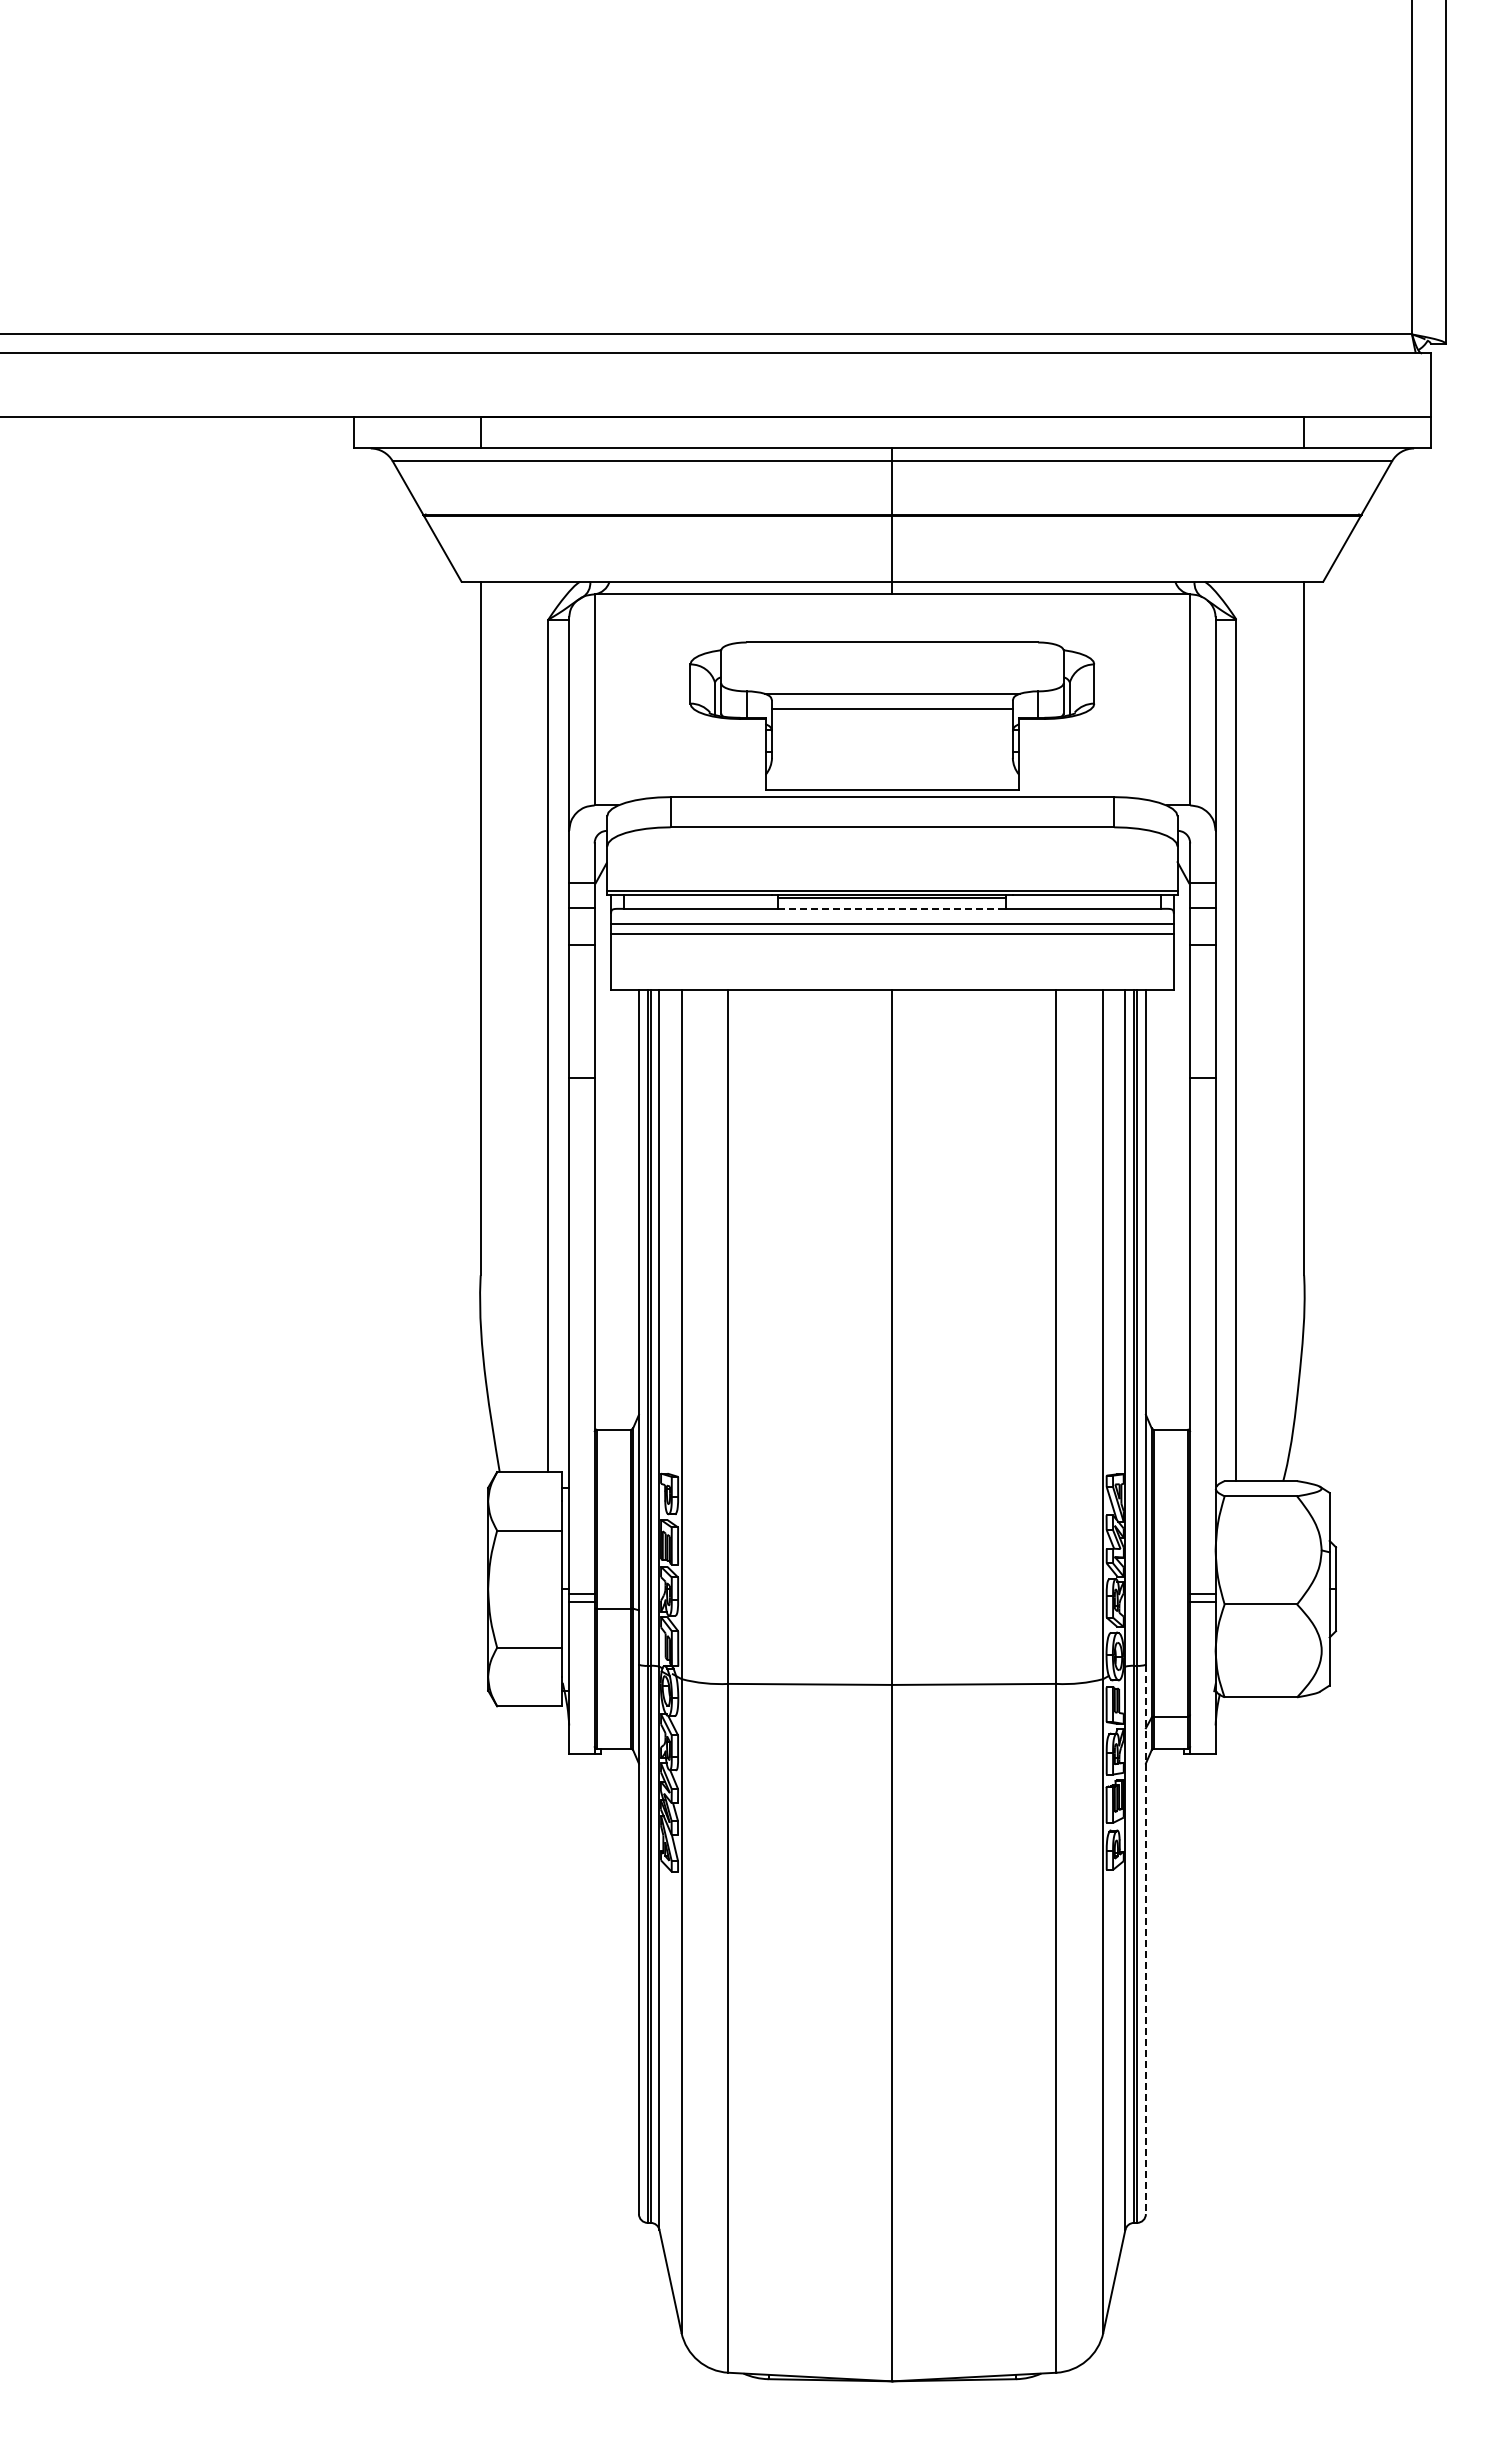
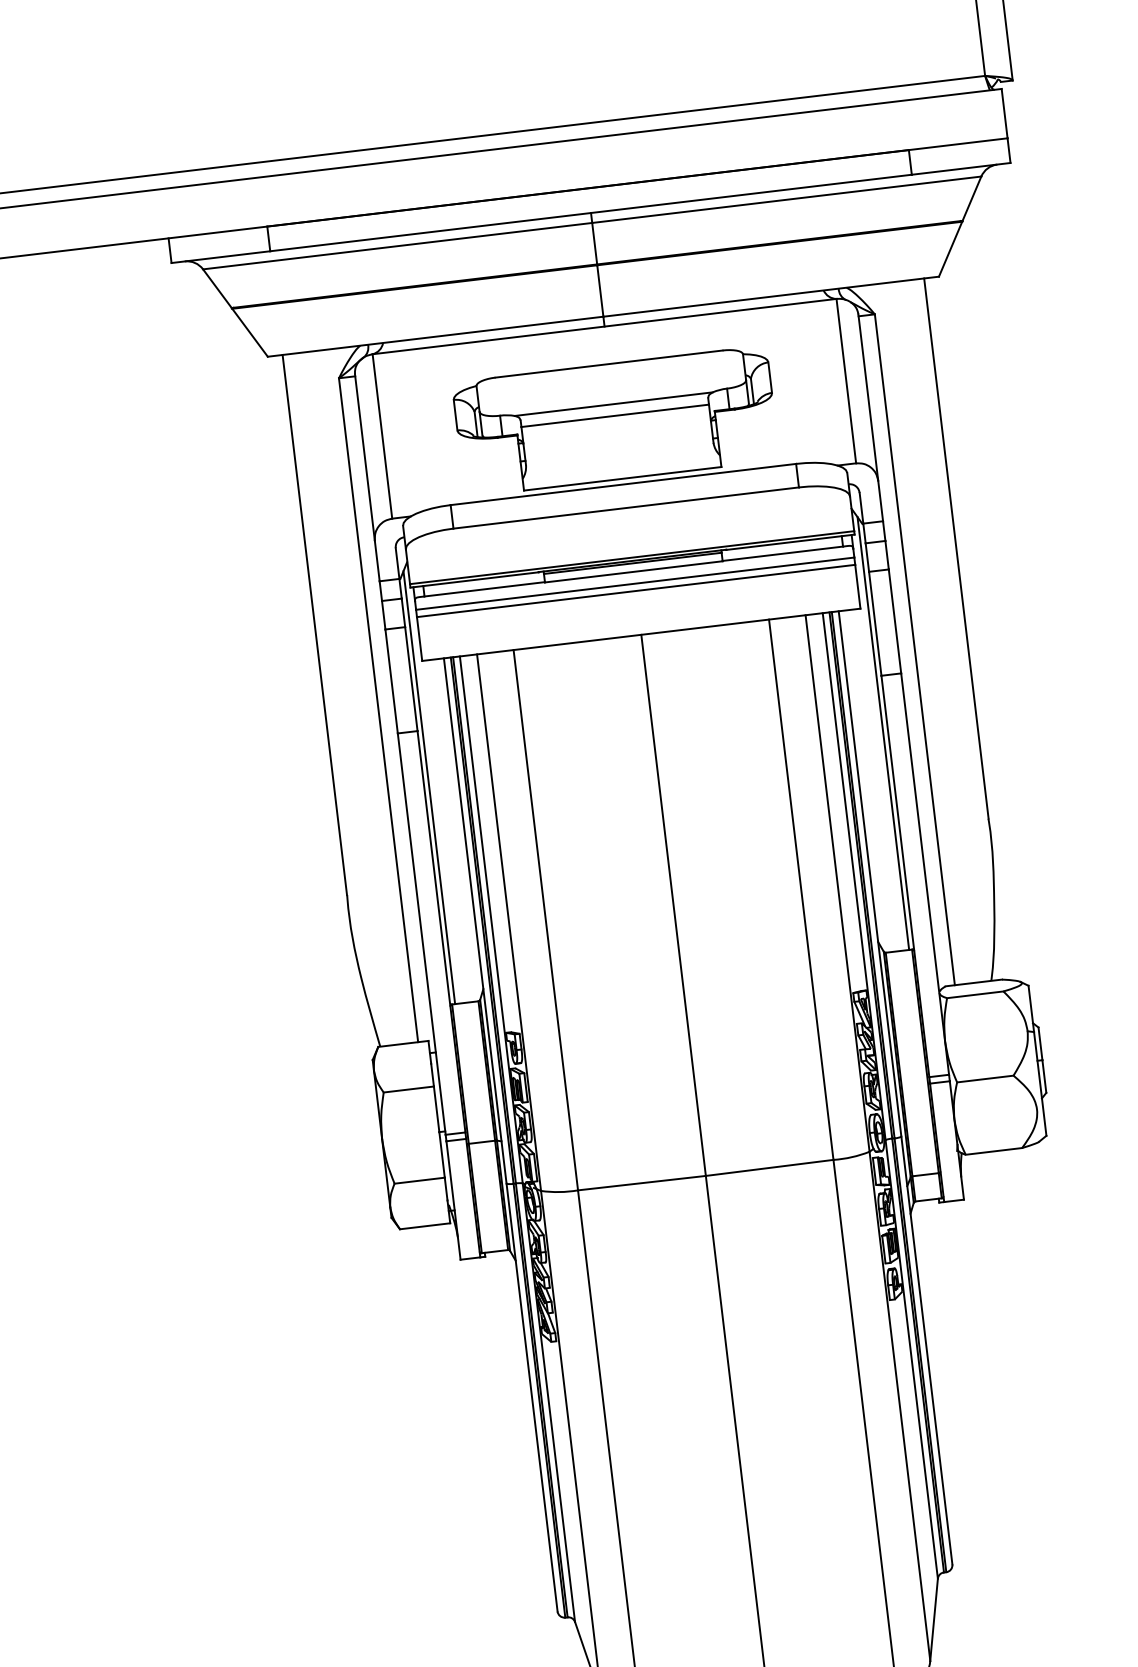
line: (892, 909) -> (633, 572), dashed -> solid
line: (600, 1151) -> (428, 787), added
line: (1183, 1151) -> (883, 733), added
line: (1145, 1939) -> (926, 1350), dashed -> solid

